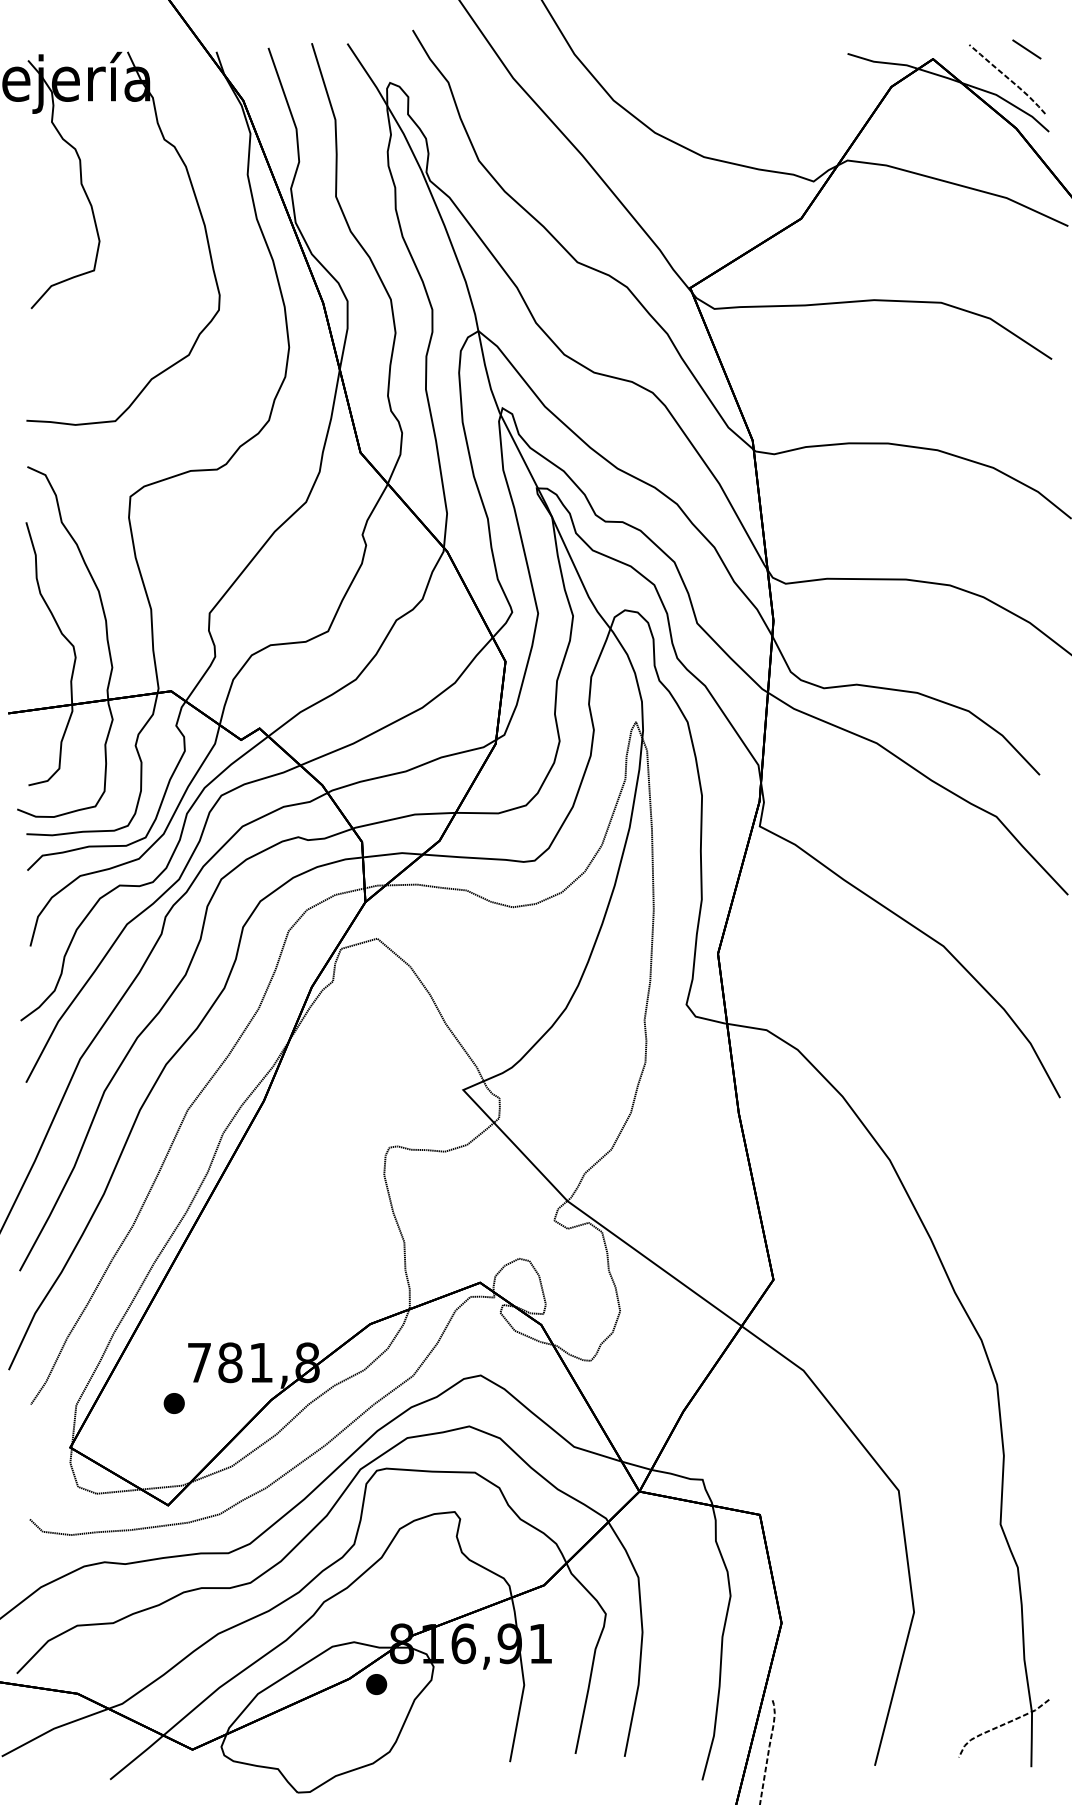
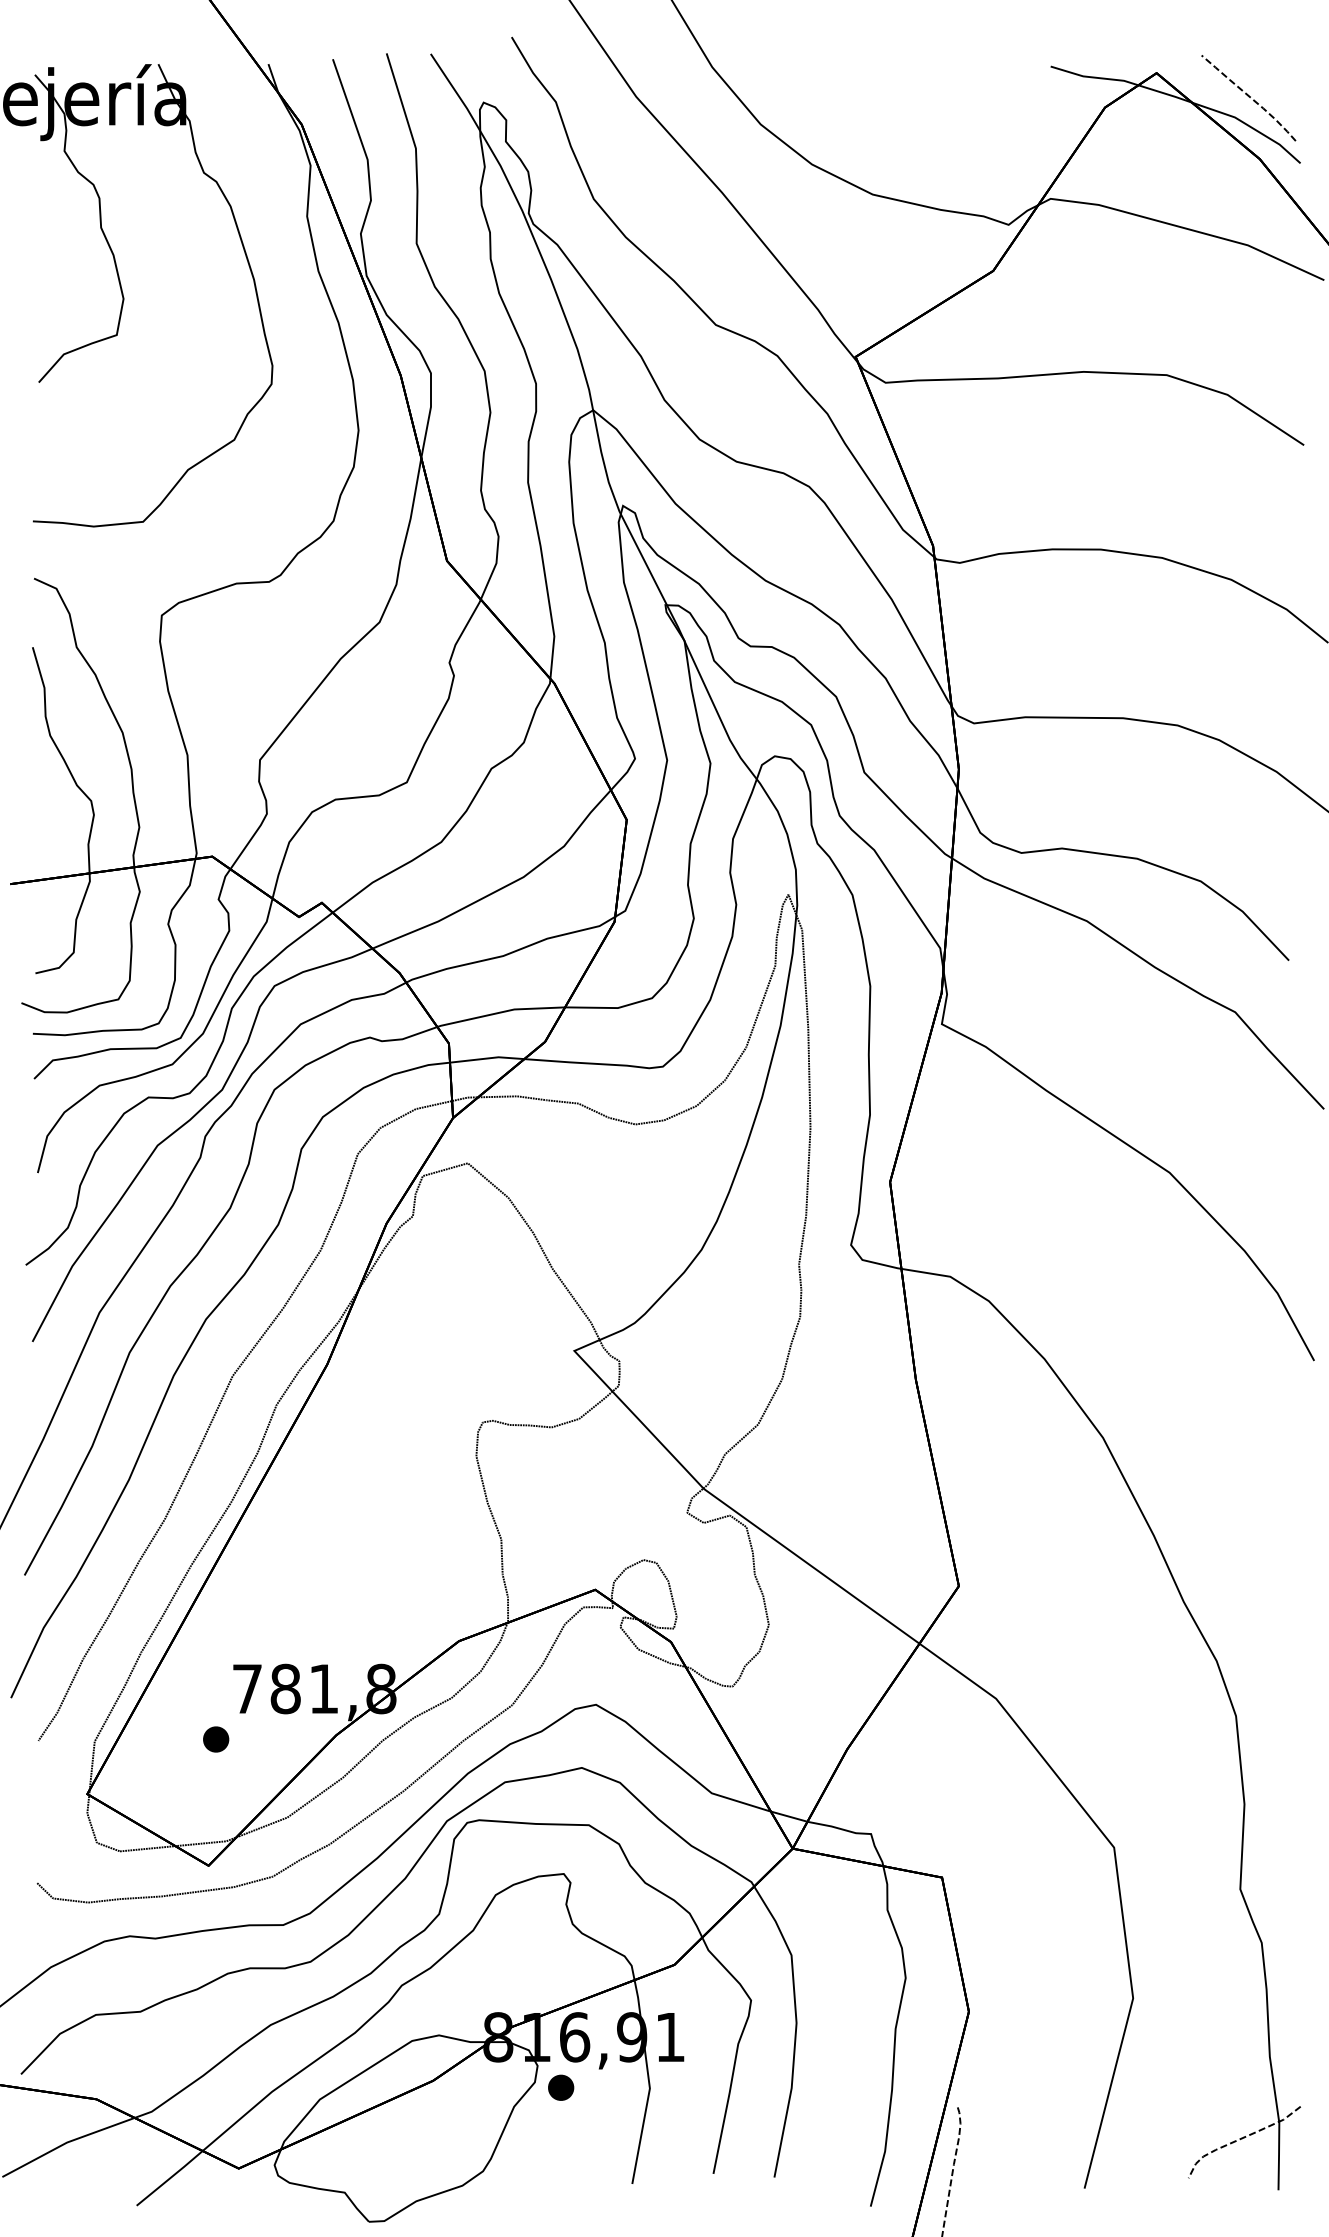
line: (1026, 49) -> (1272, 61), removed
part: (376, 1684) -> (561, 2087), moved

